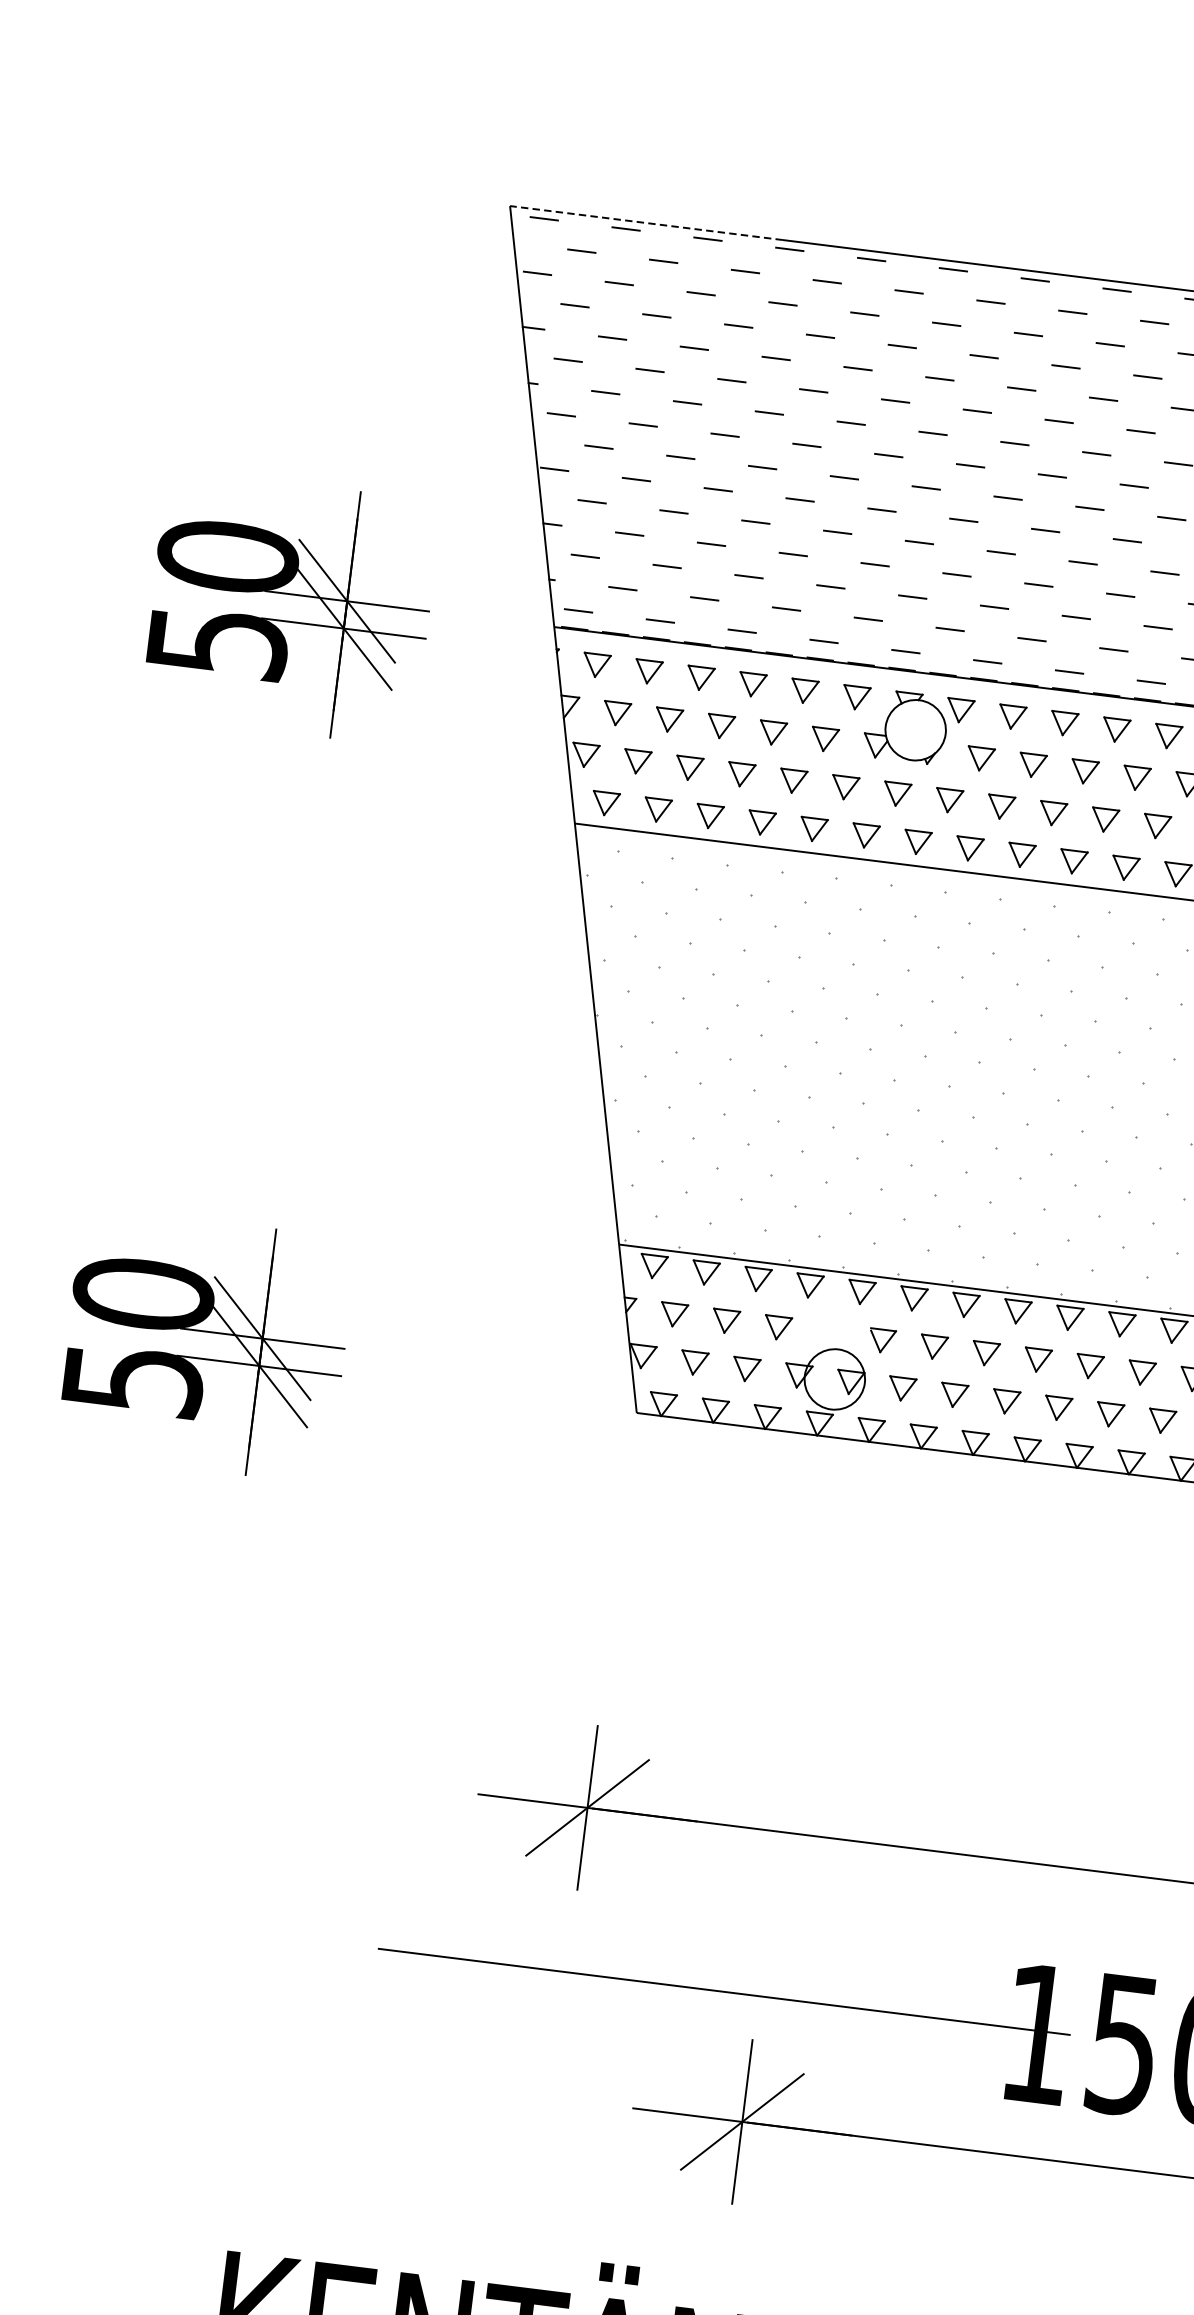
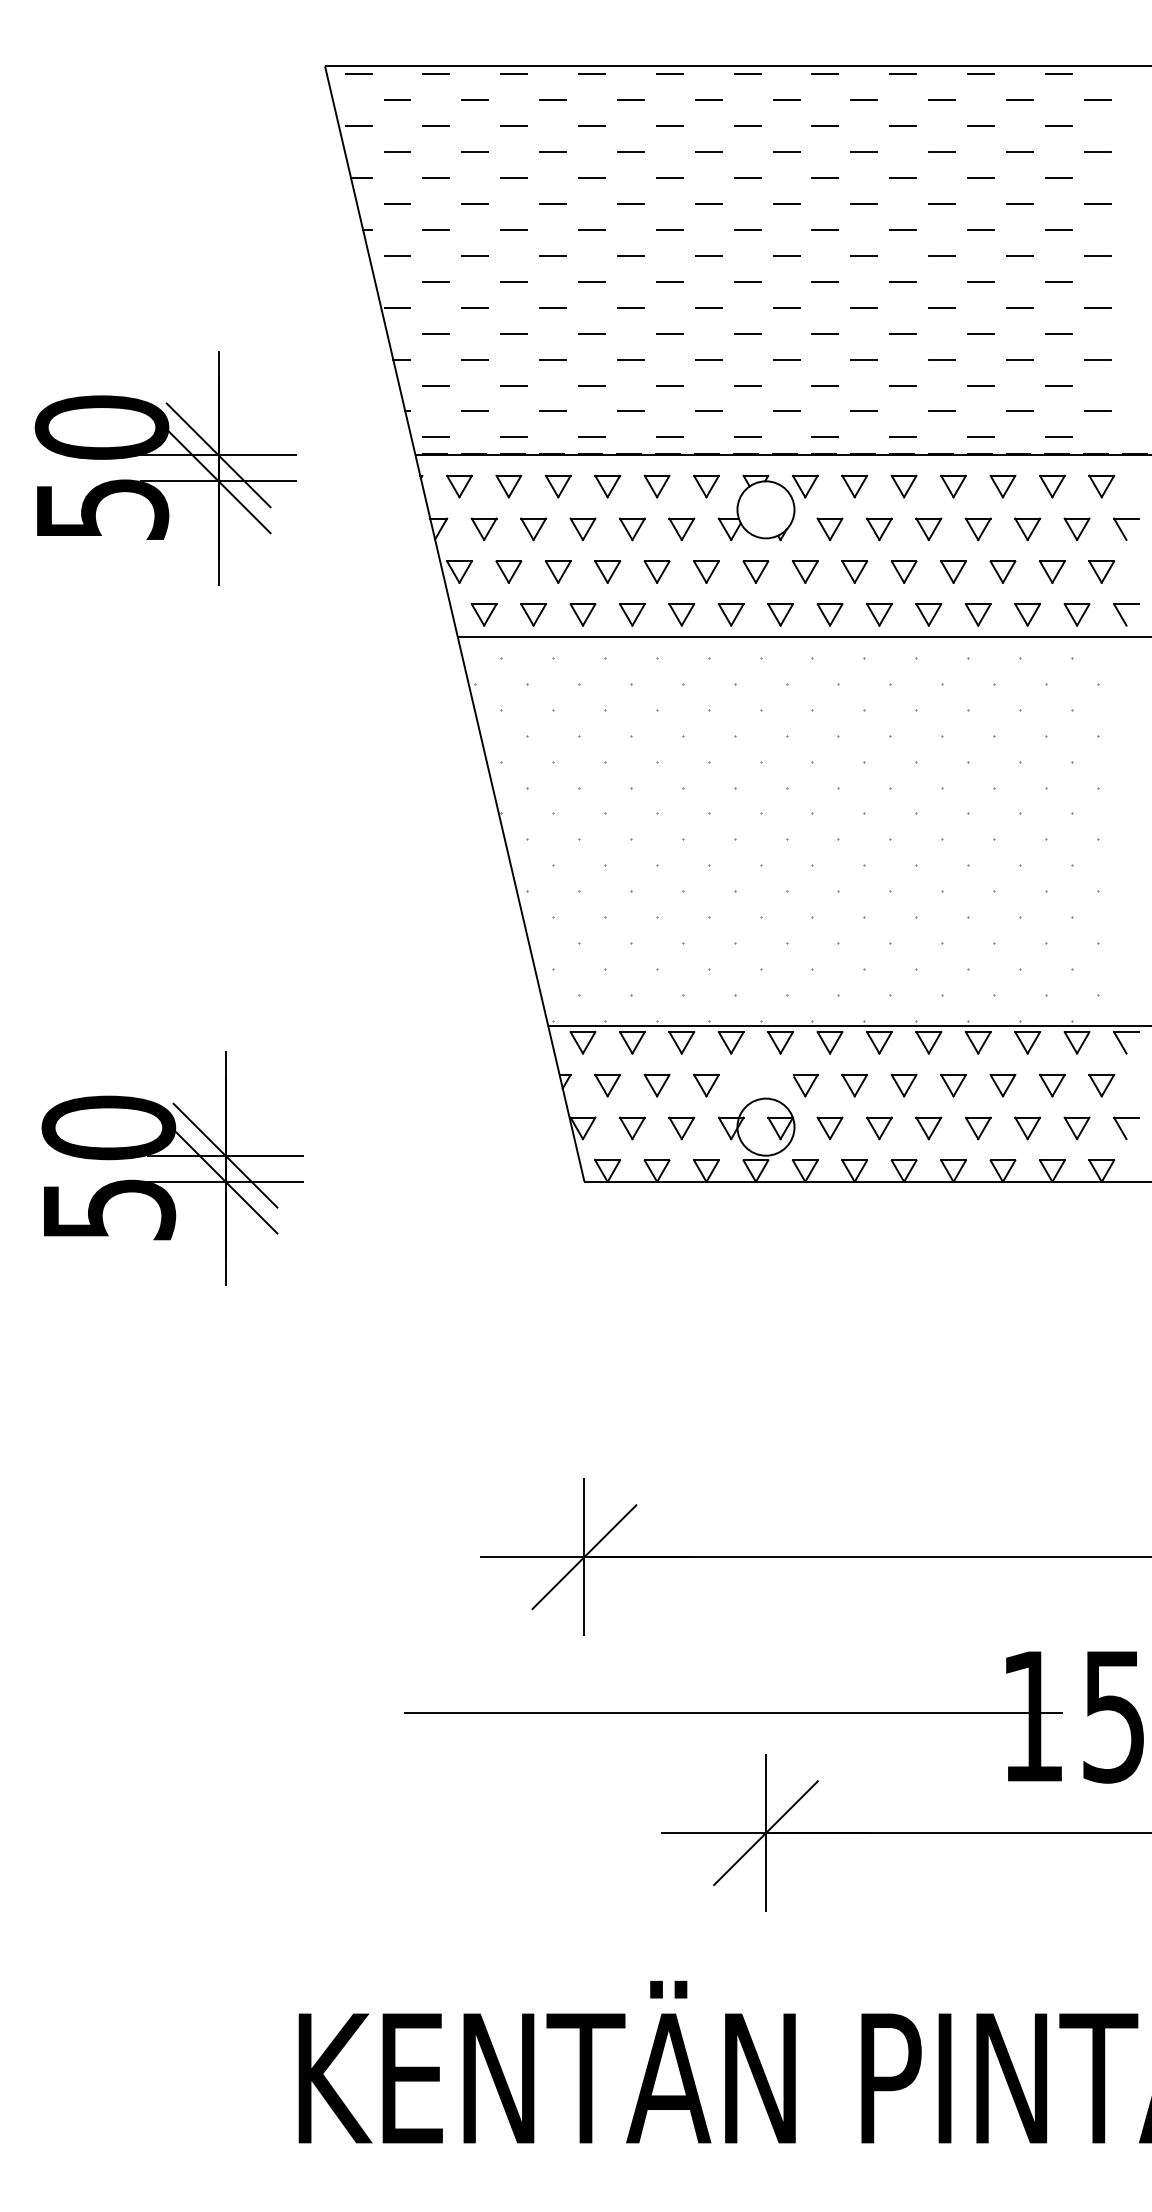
line: (646, 223) -> (454, 66), dashed -> solid

